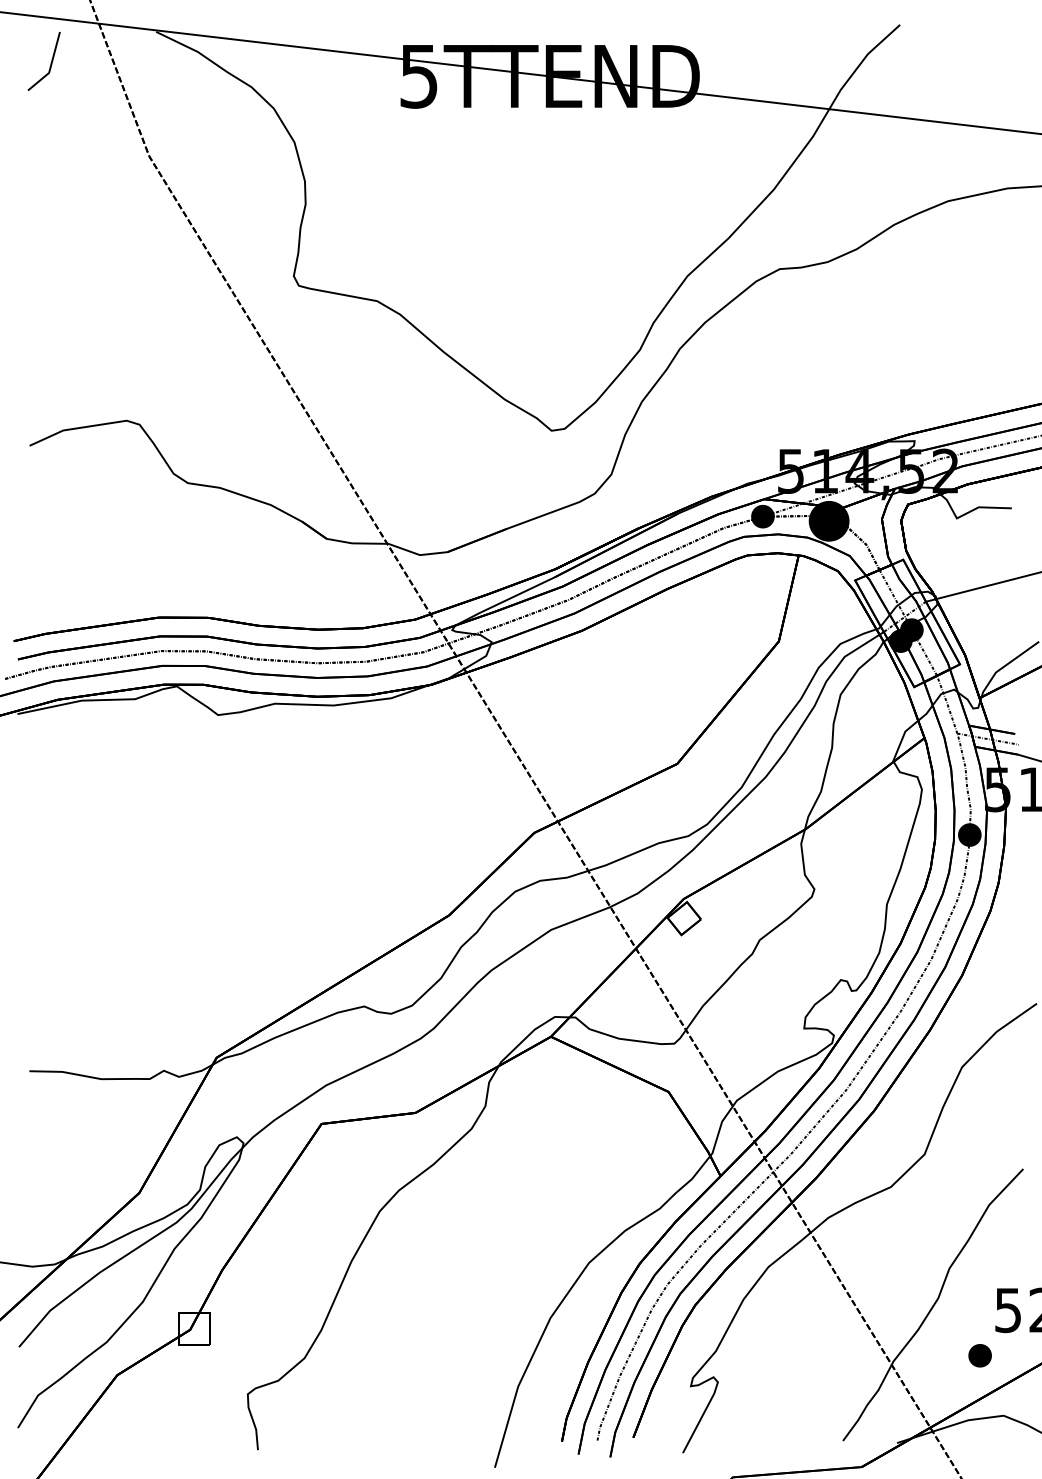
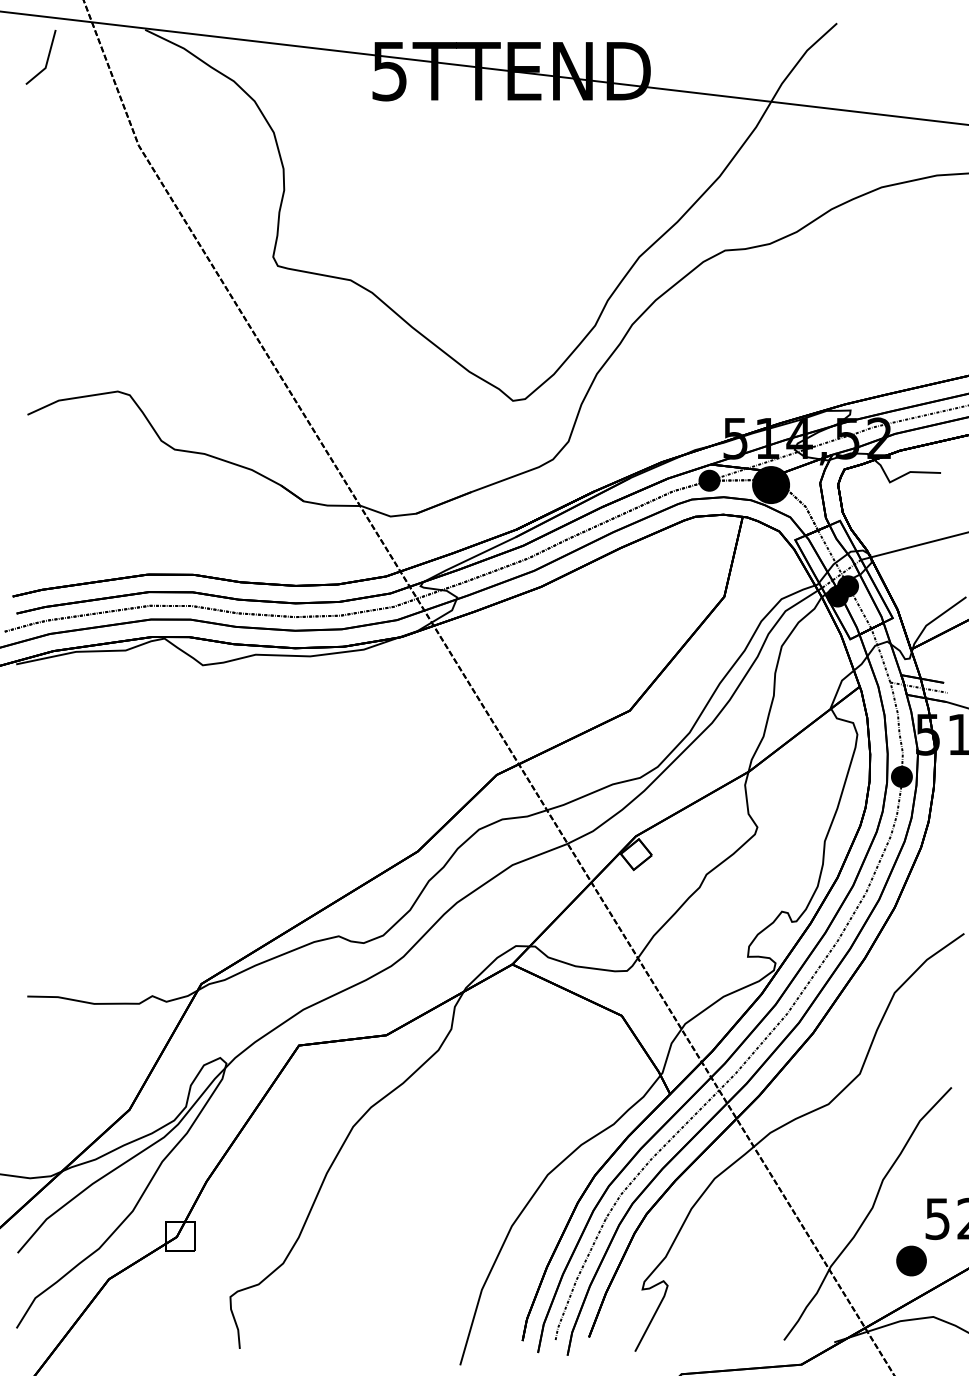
part: (980, 1356) -> (911, 1261), size x1.4

